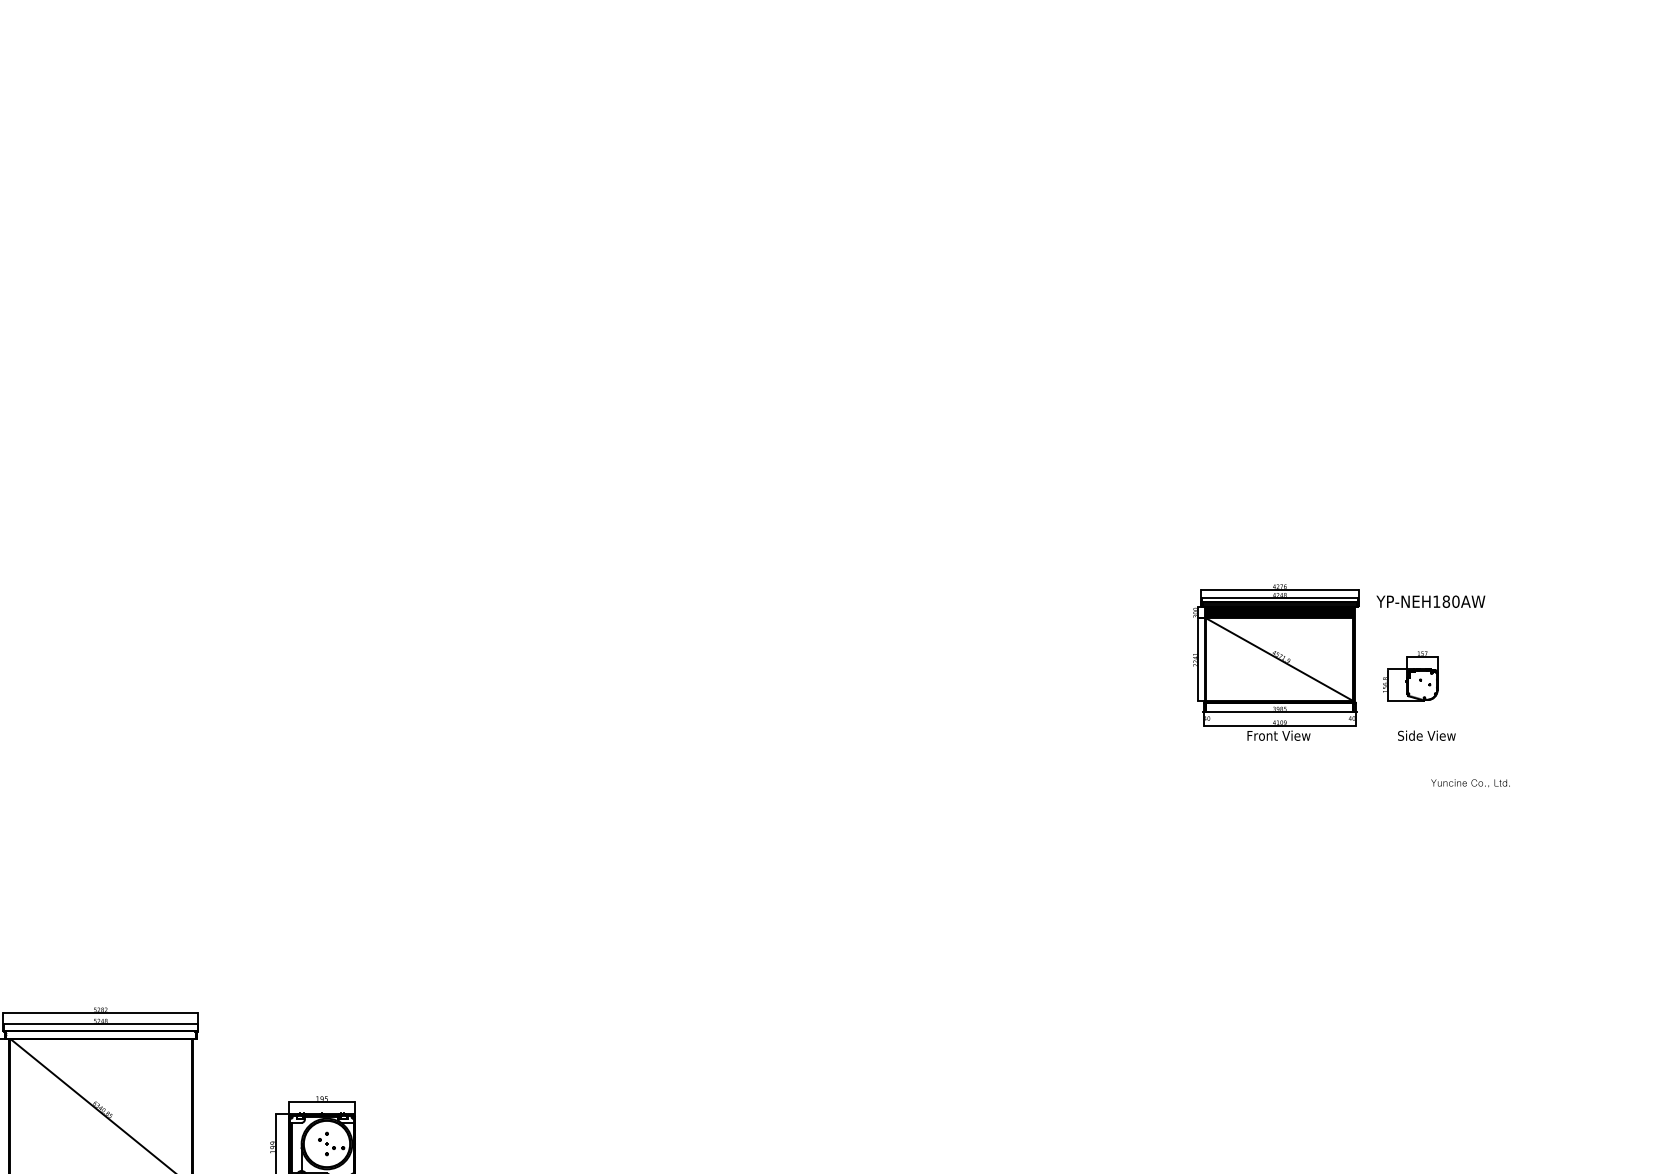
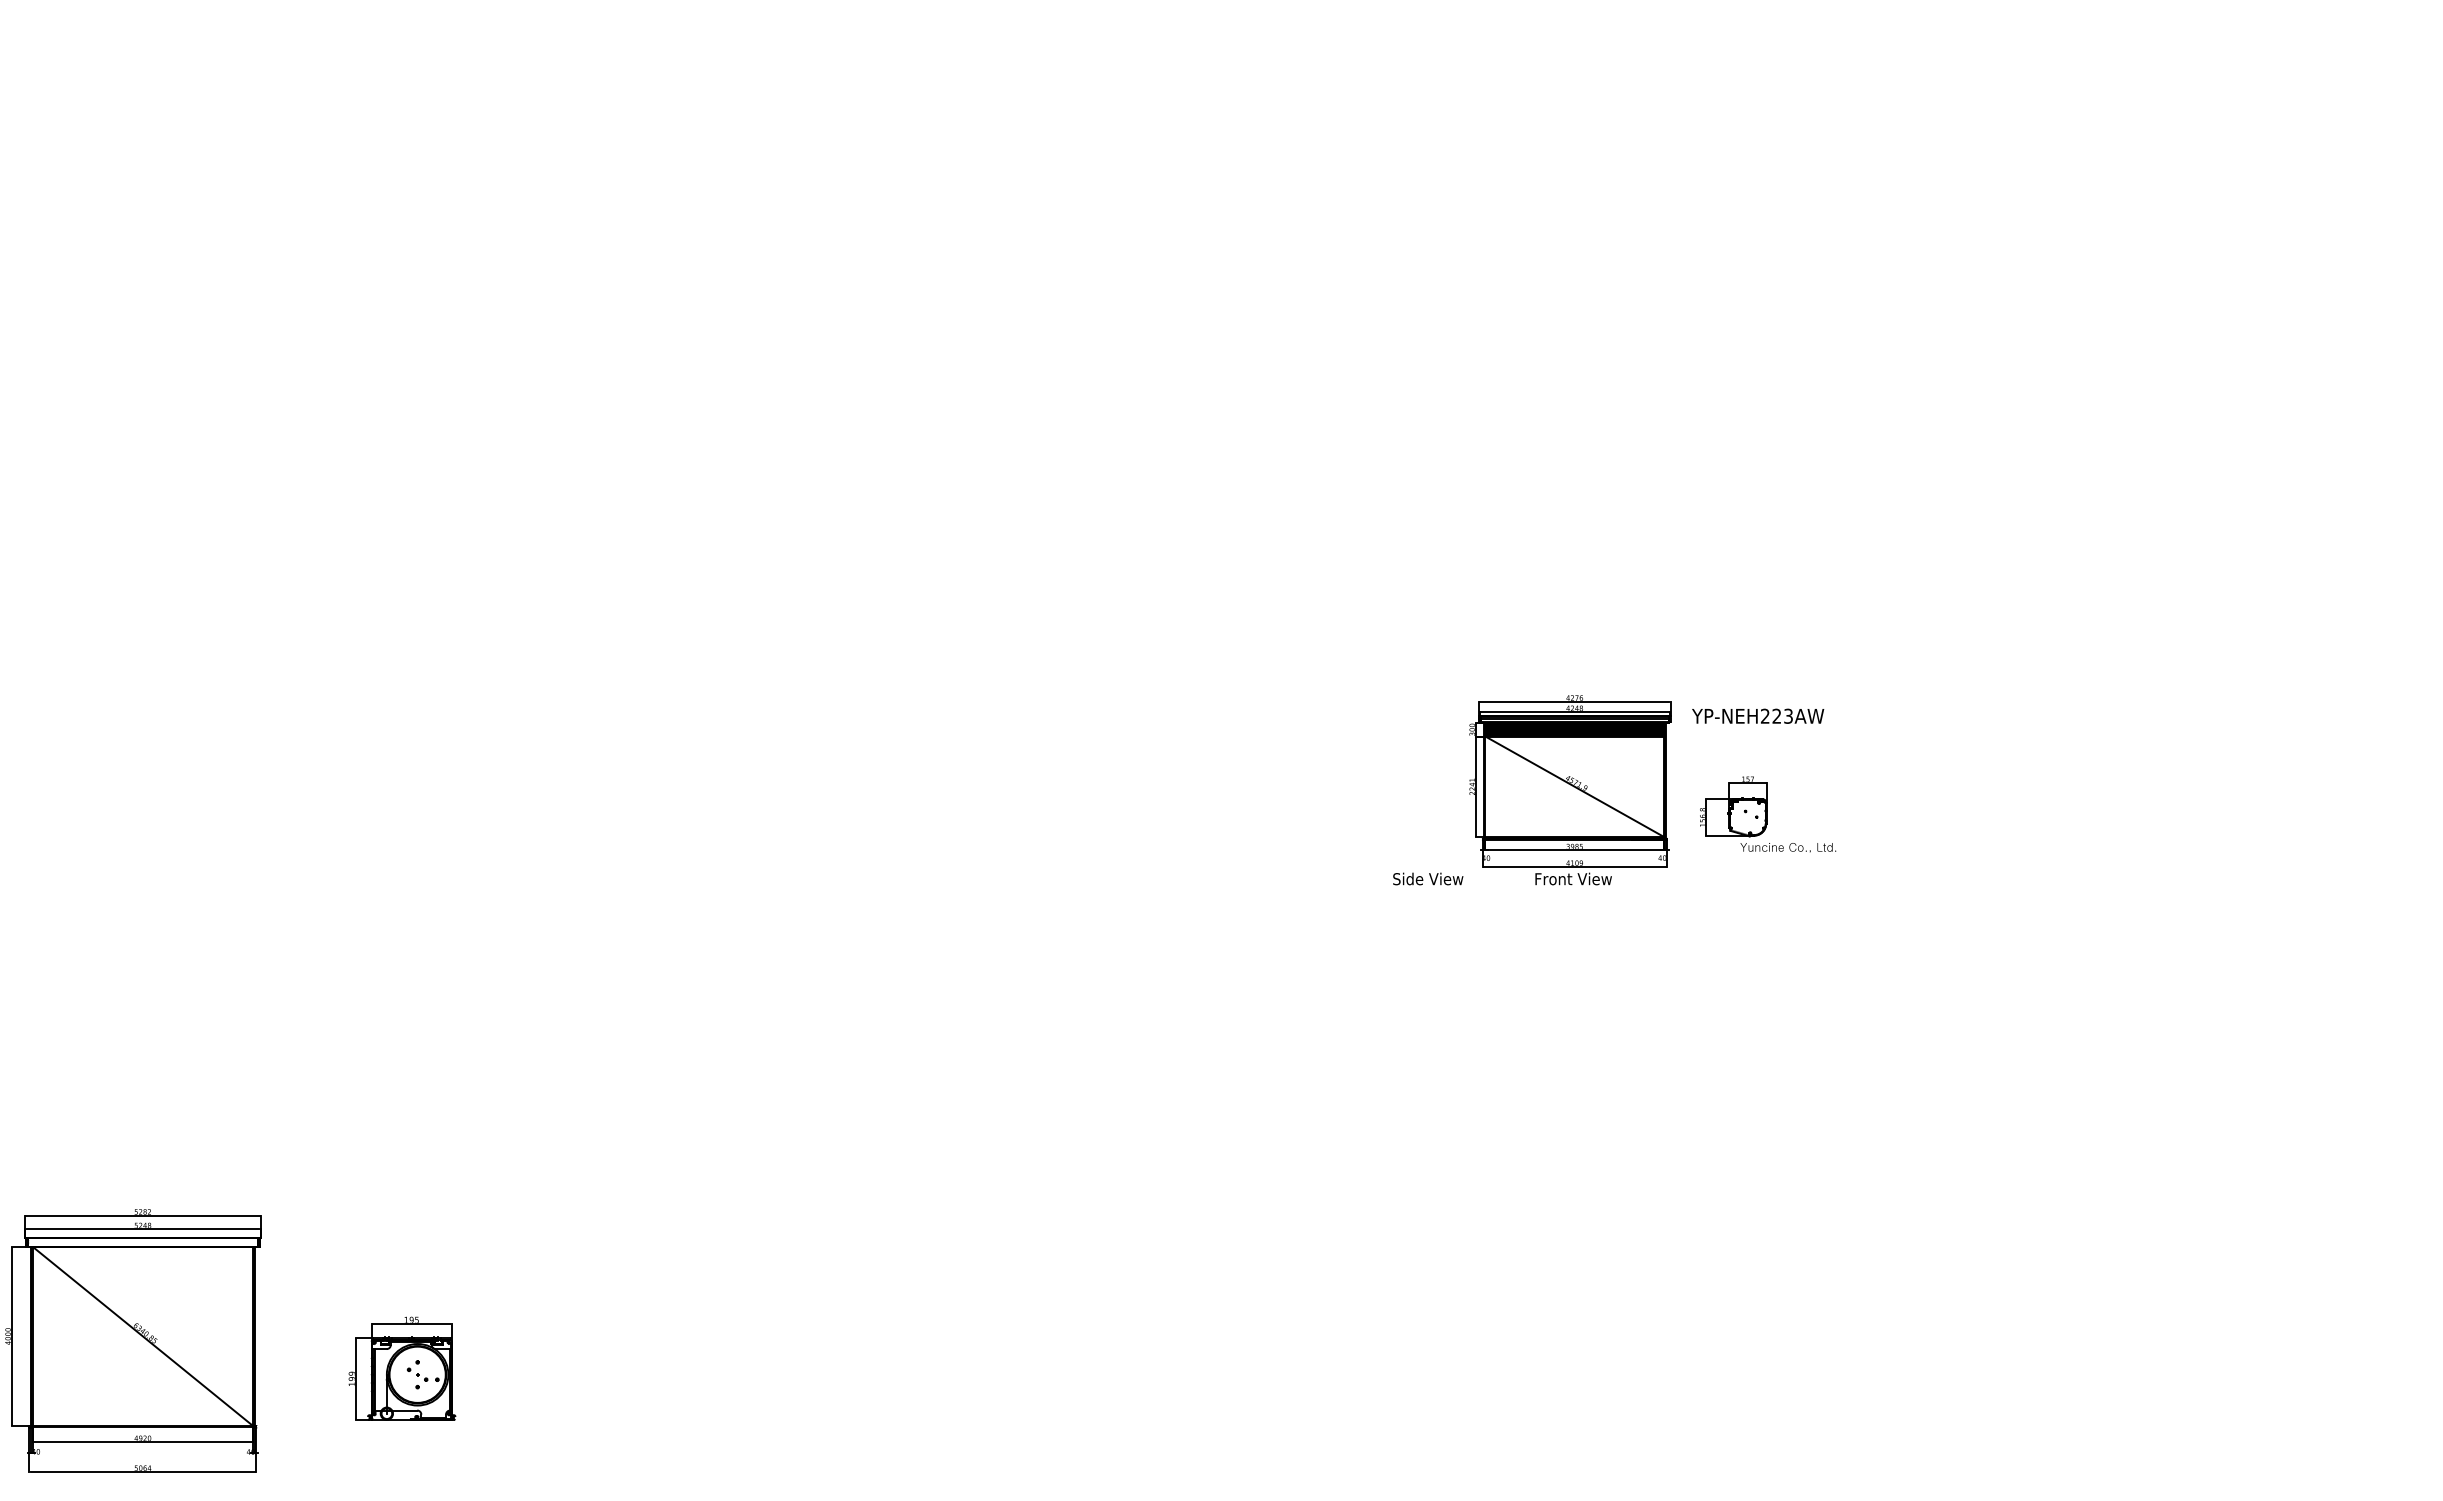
text: (1446, 601) -> (1776, 715), YP-NEH180AW -> YP-NEH223AW
text: (1427, 735) -> (1428, 878), moved
text: (1470, 783) -> (1788, 847), moved

